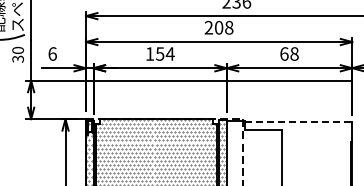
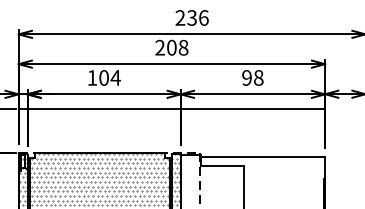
text: (159, 53) -> (103, 77), 154 -> 104
text: (284, 53) -> (247, 77), 68 -> 98
line: (298, 122) -> (263, 156), dashed -> solid

